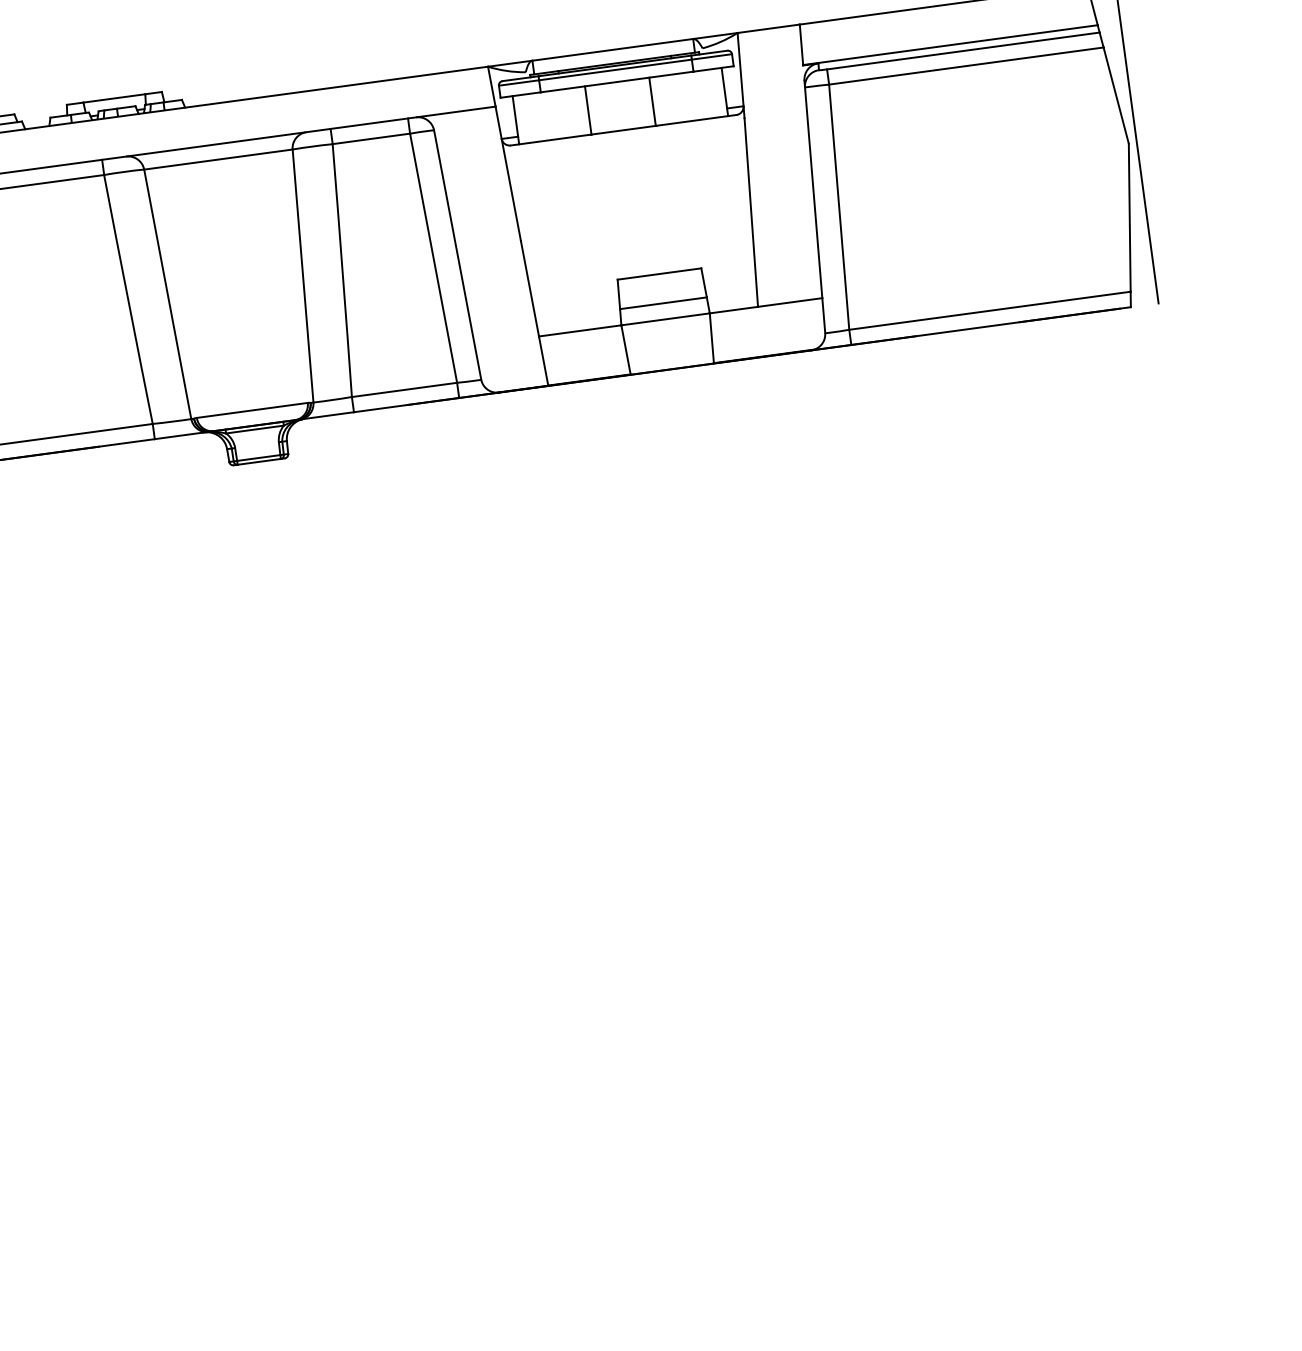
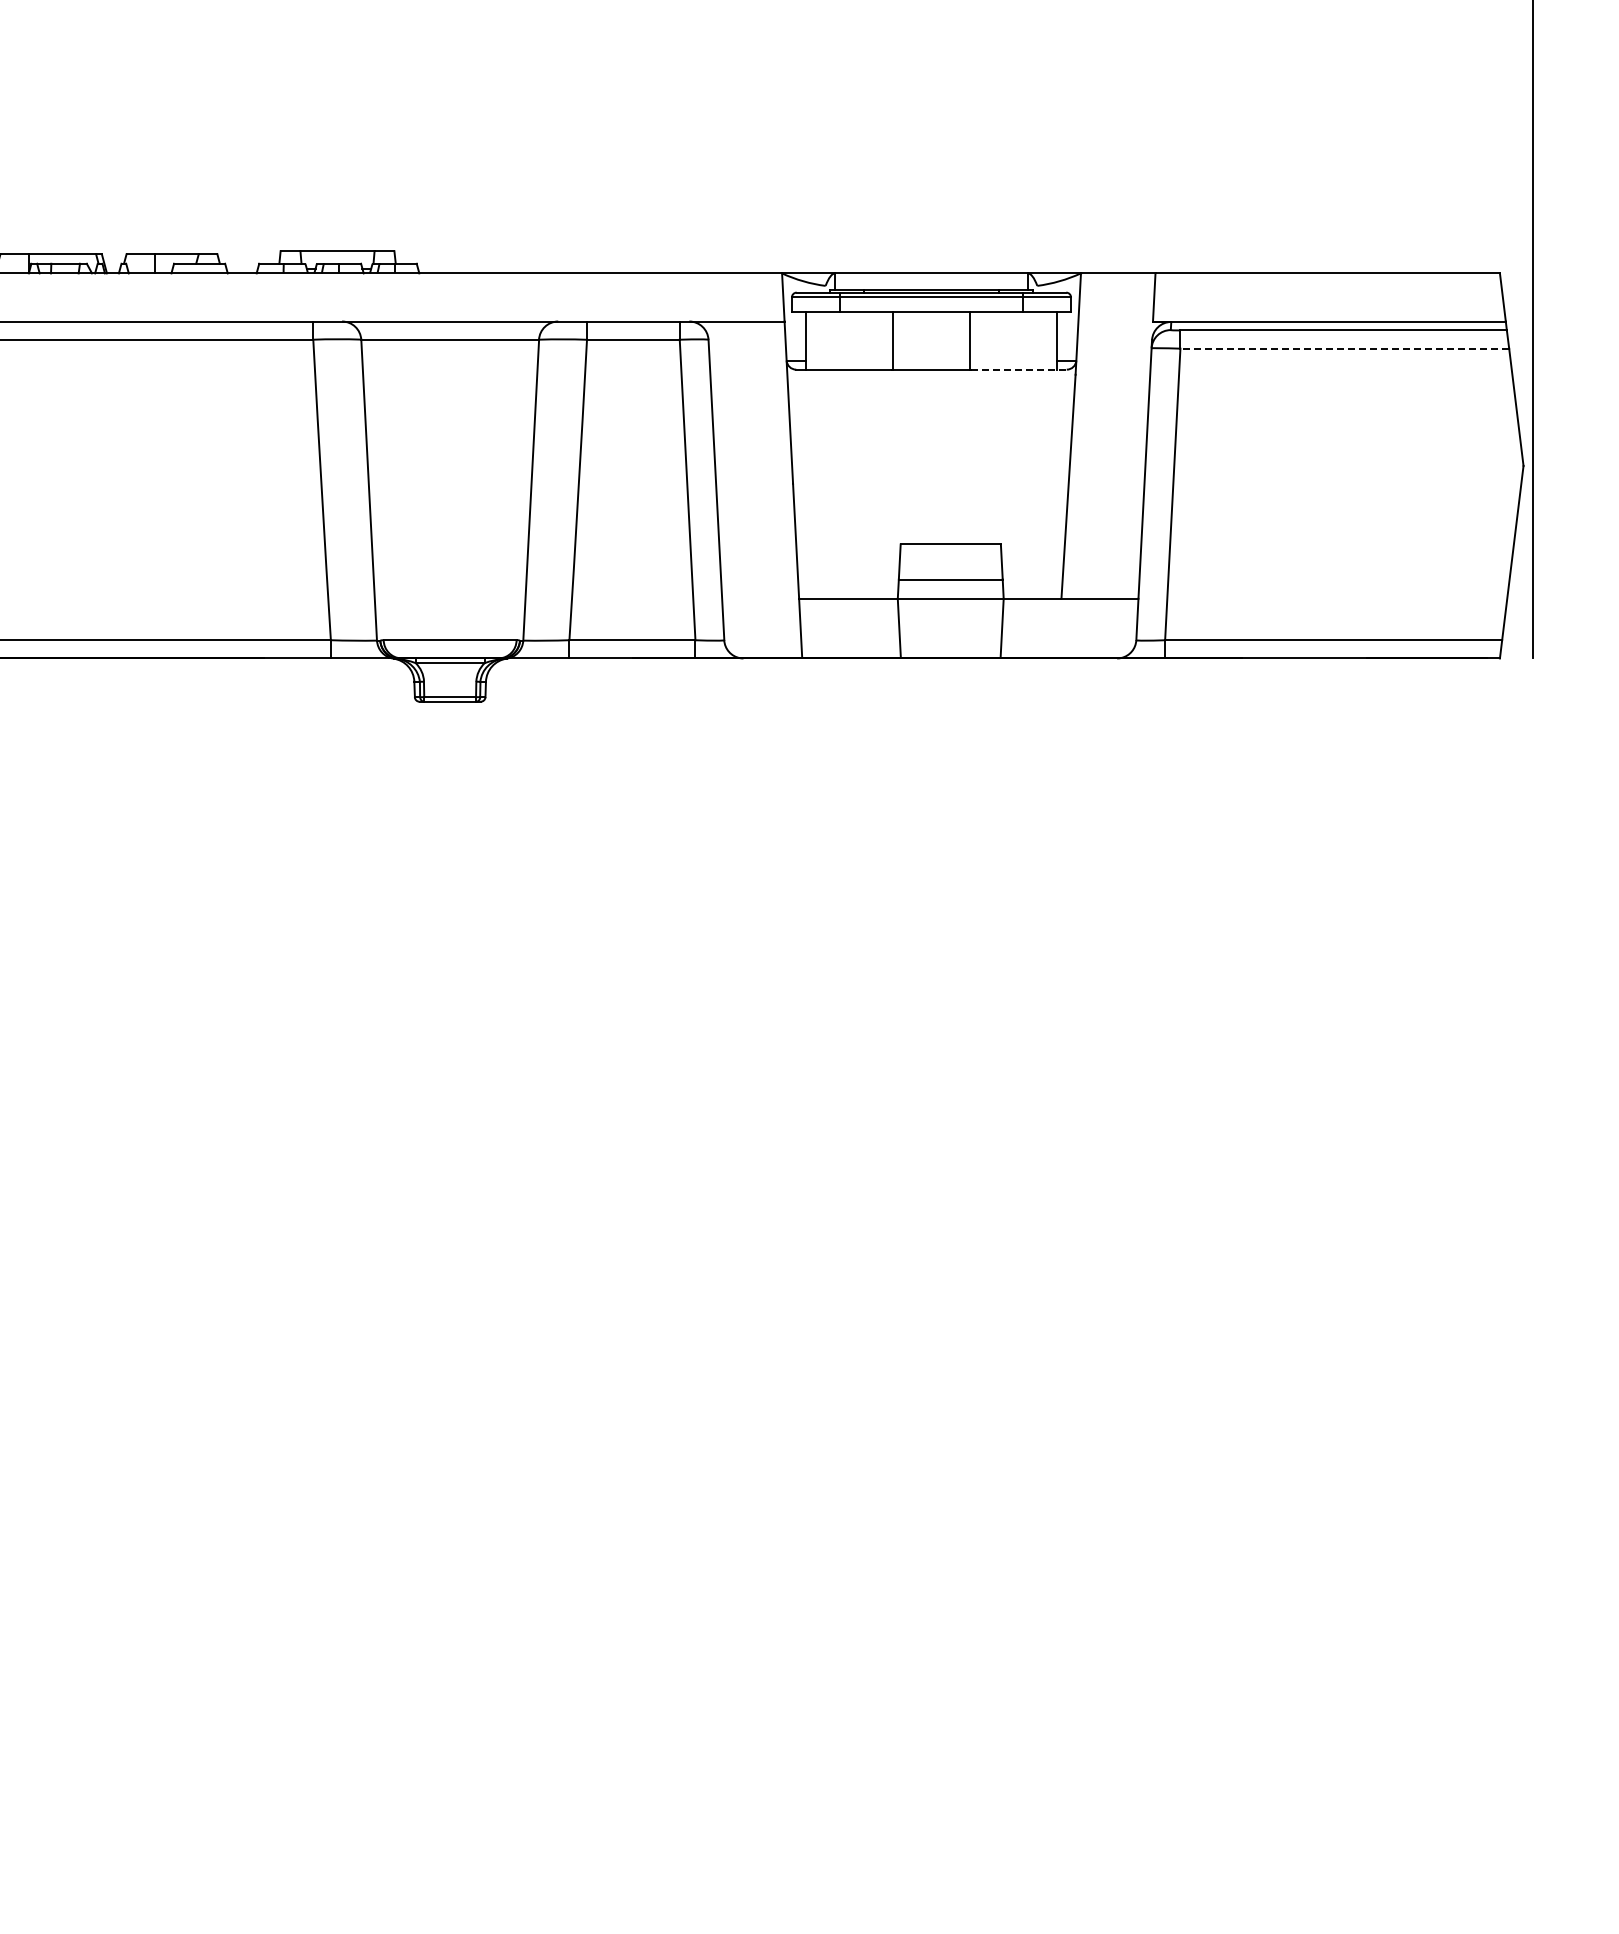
line: (966, 65) -> (1344, 348), solid -> dashed
line: (696, 120) -> (1018, 369), solid -> dashed

